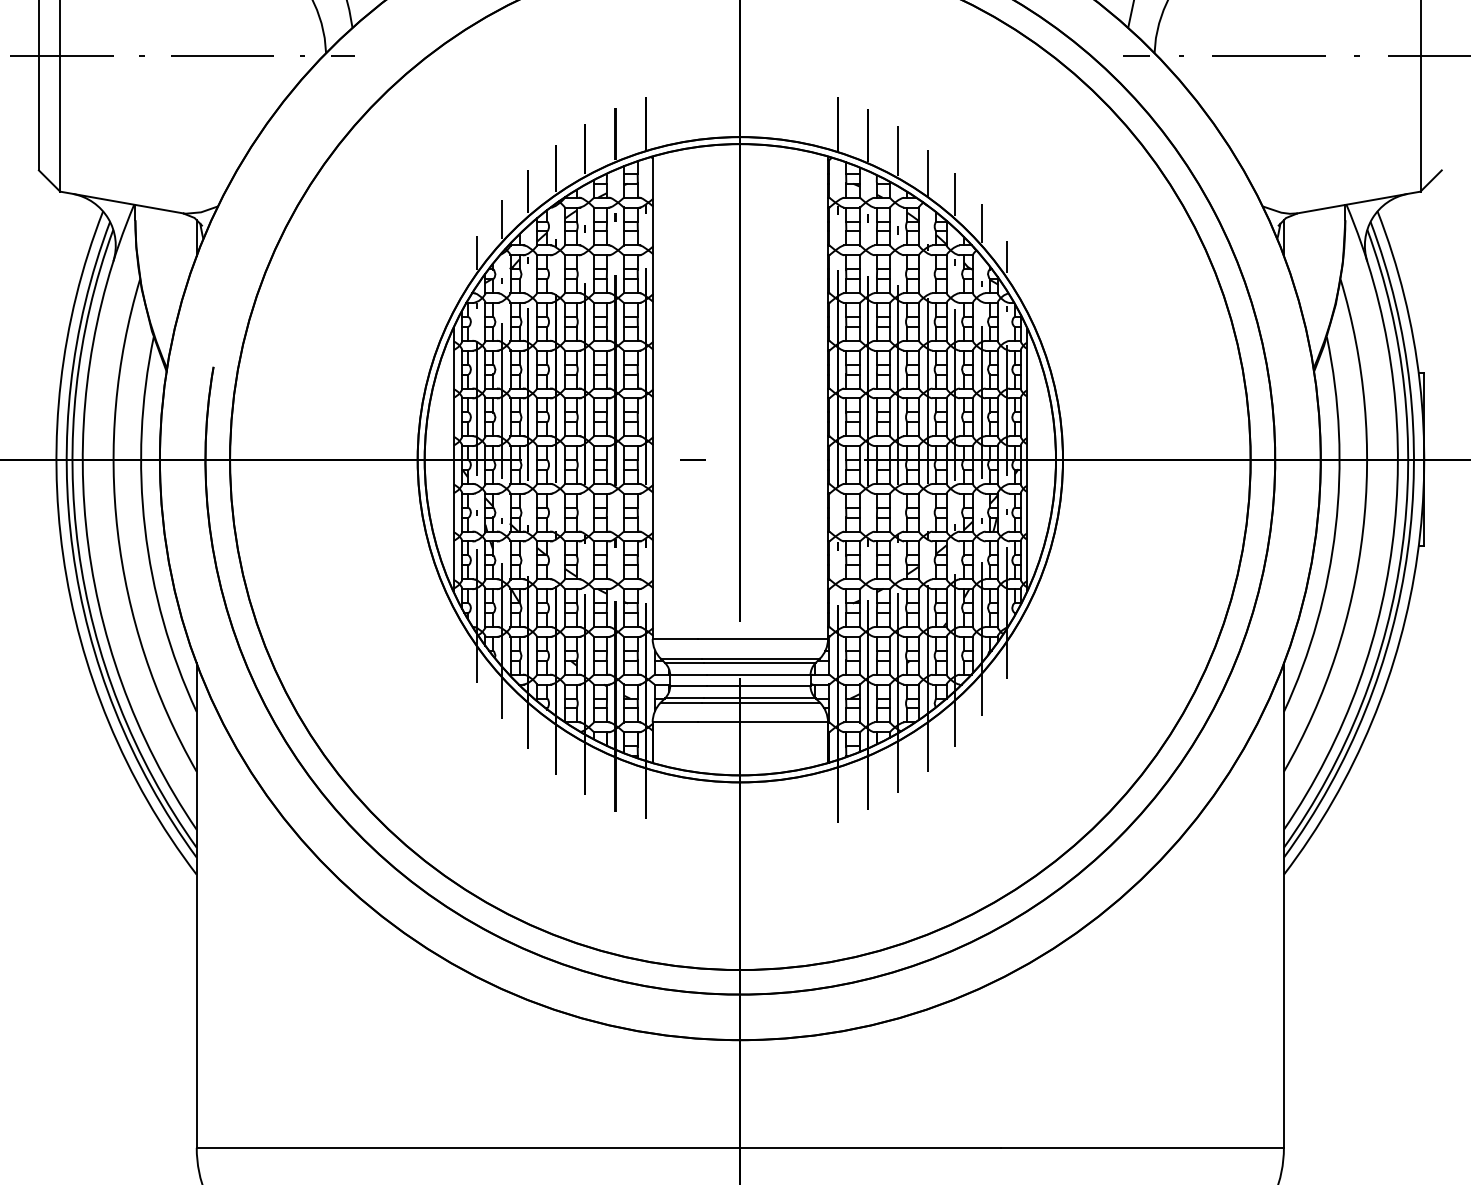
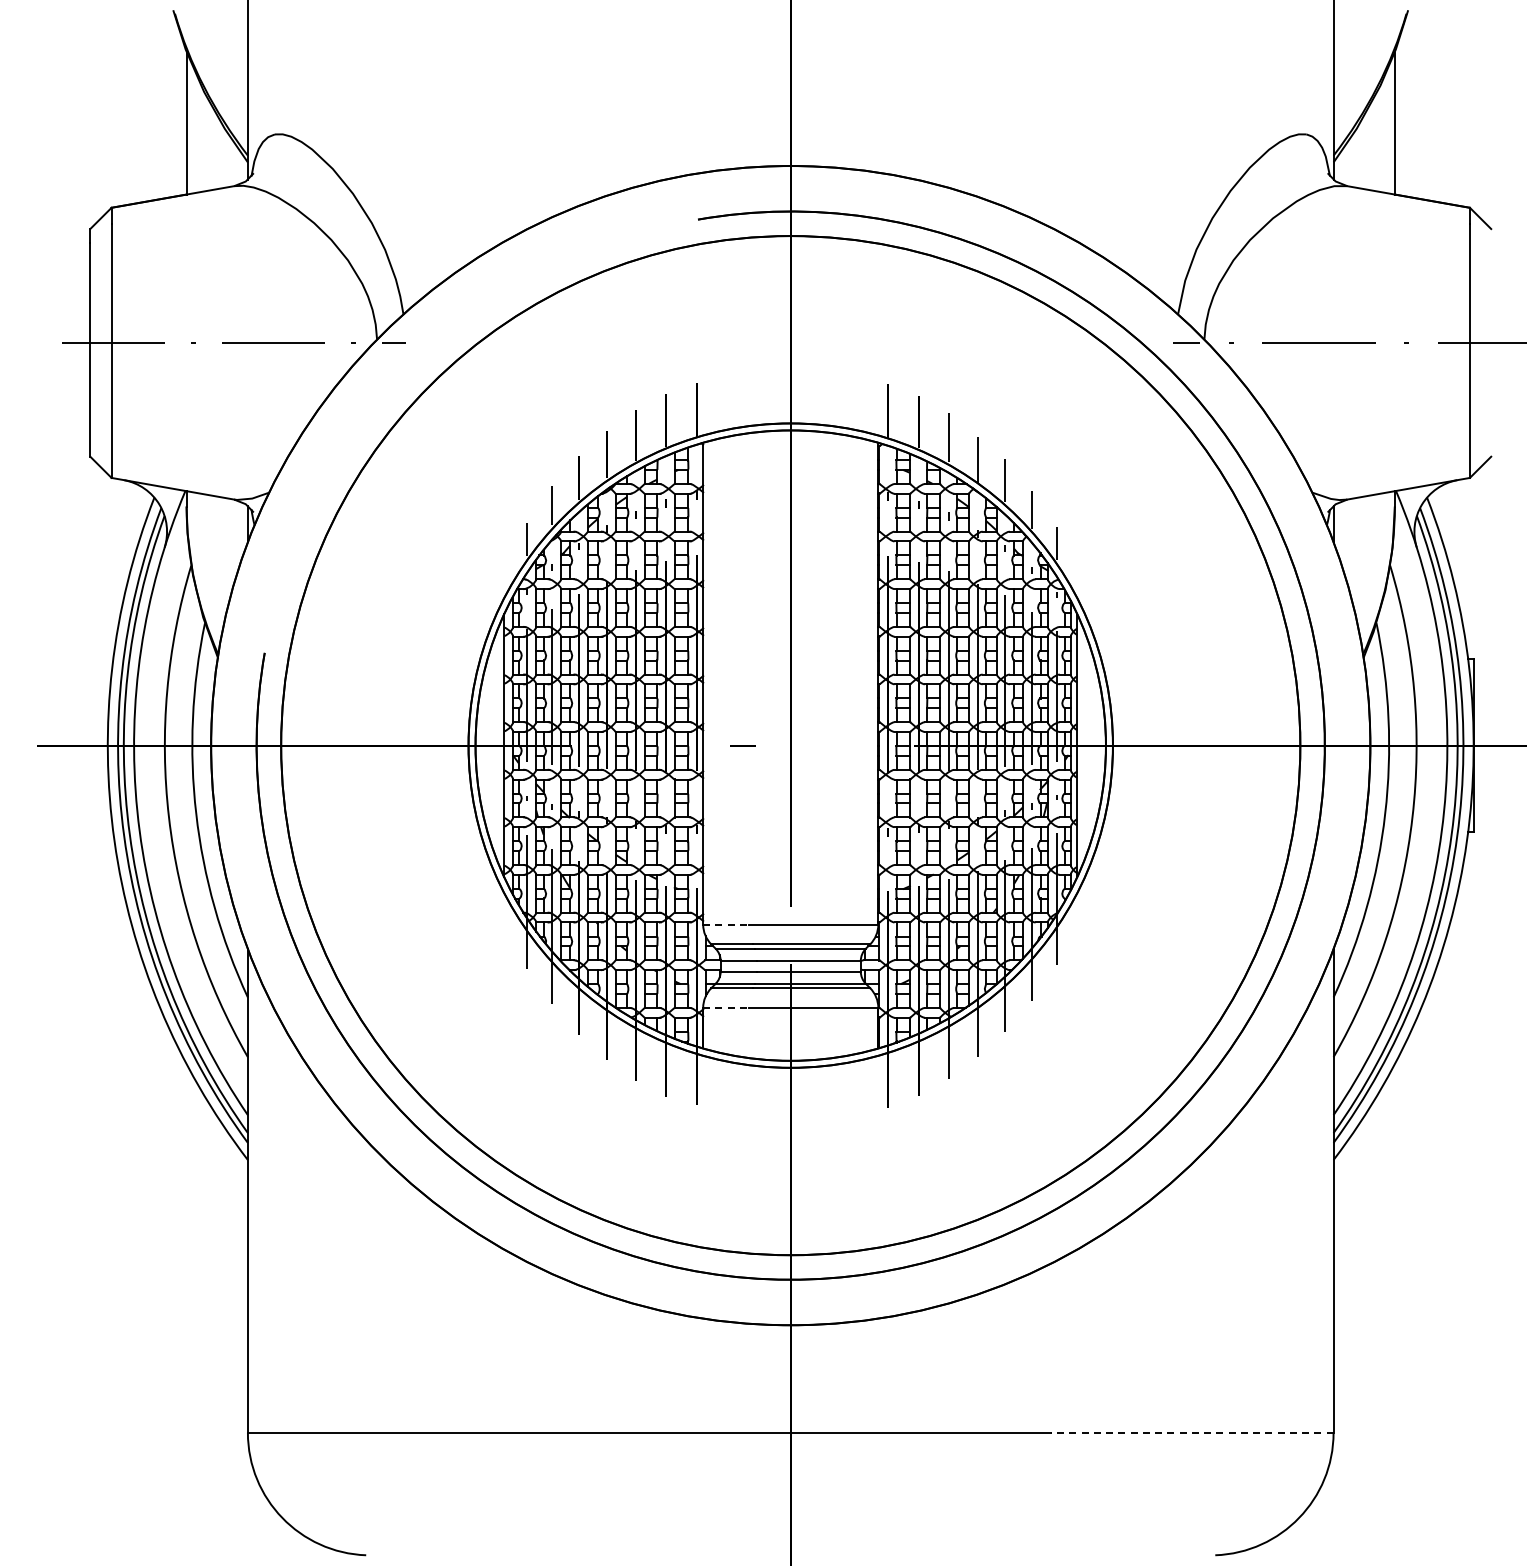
line: (675, 638) -> (725, 924), solid -> dashed
line: (675, 721) -> (725, 1007), solid -> dashed
line: (1141, 1147) -> (1191, 1432), solid -> dashed

